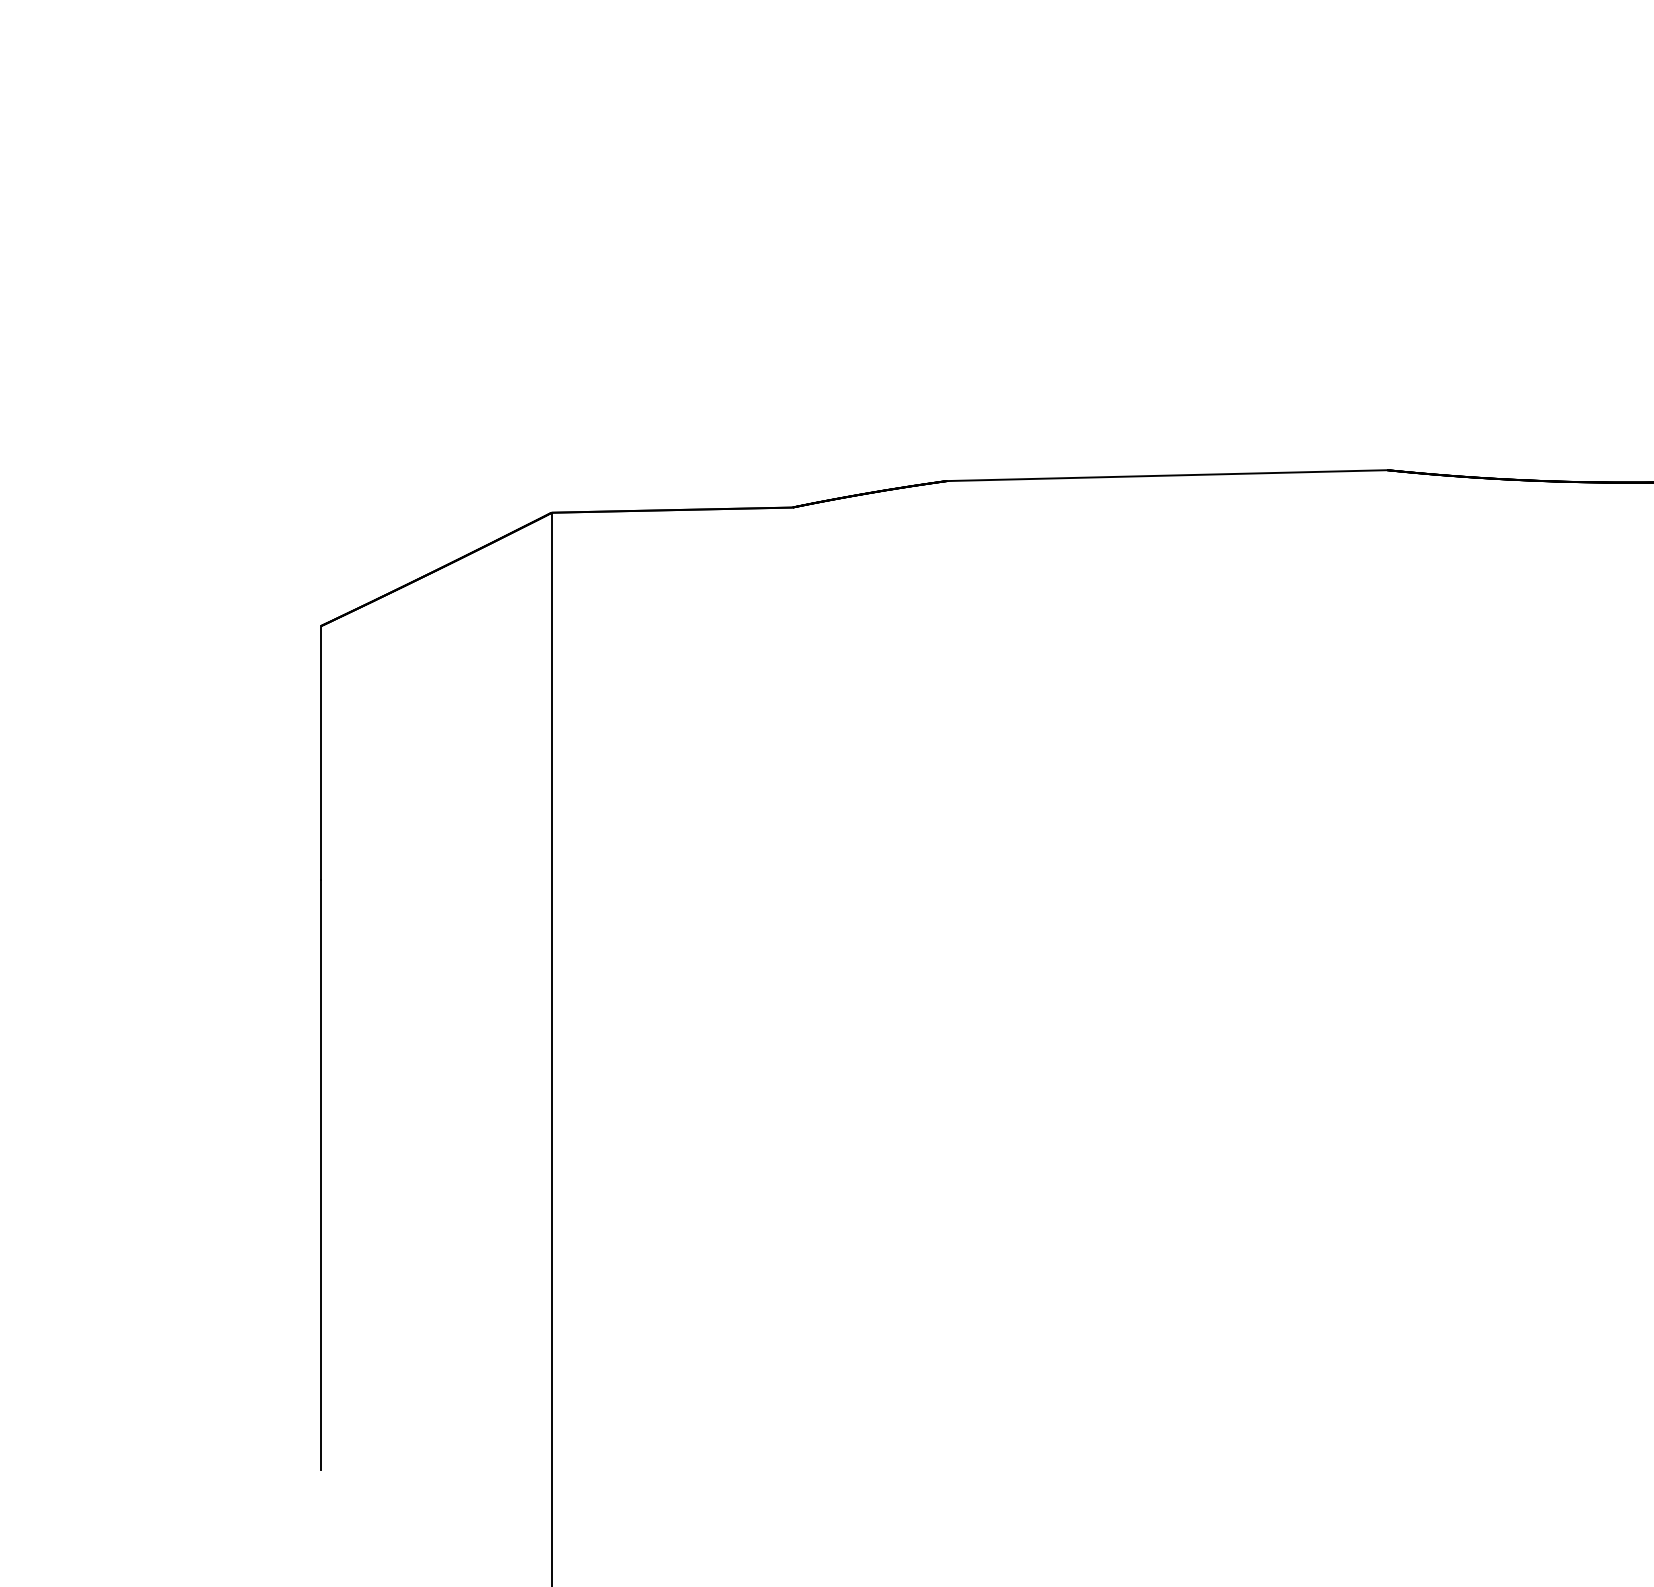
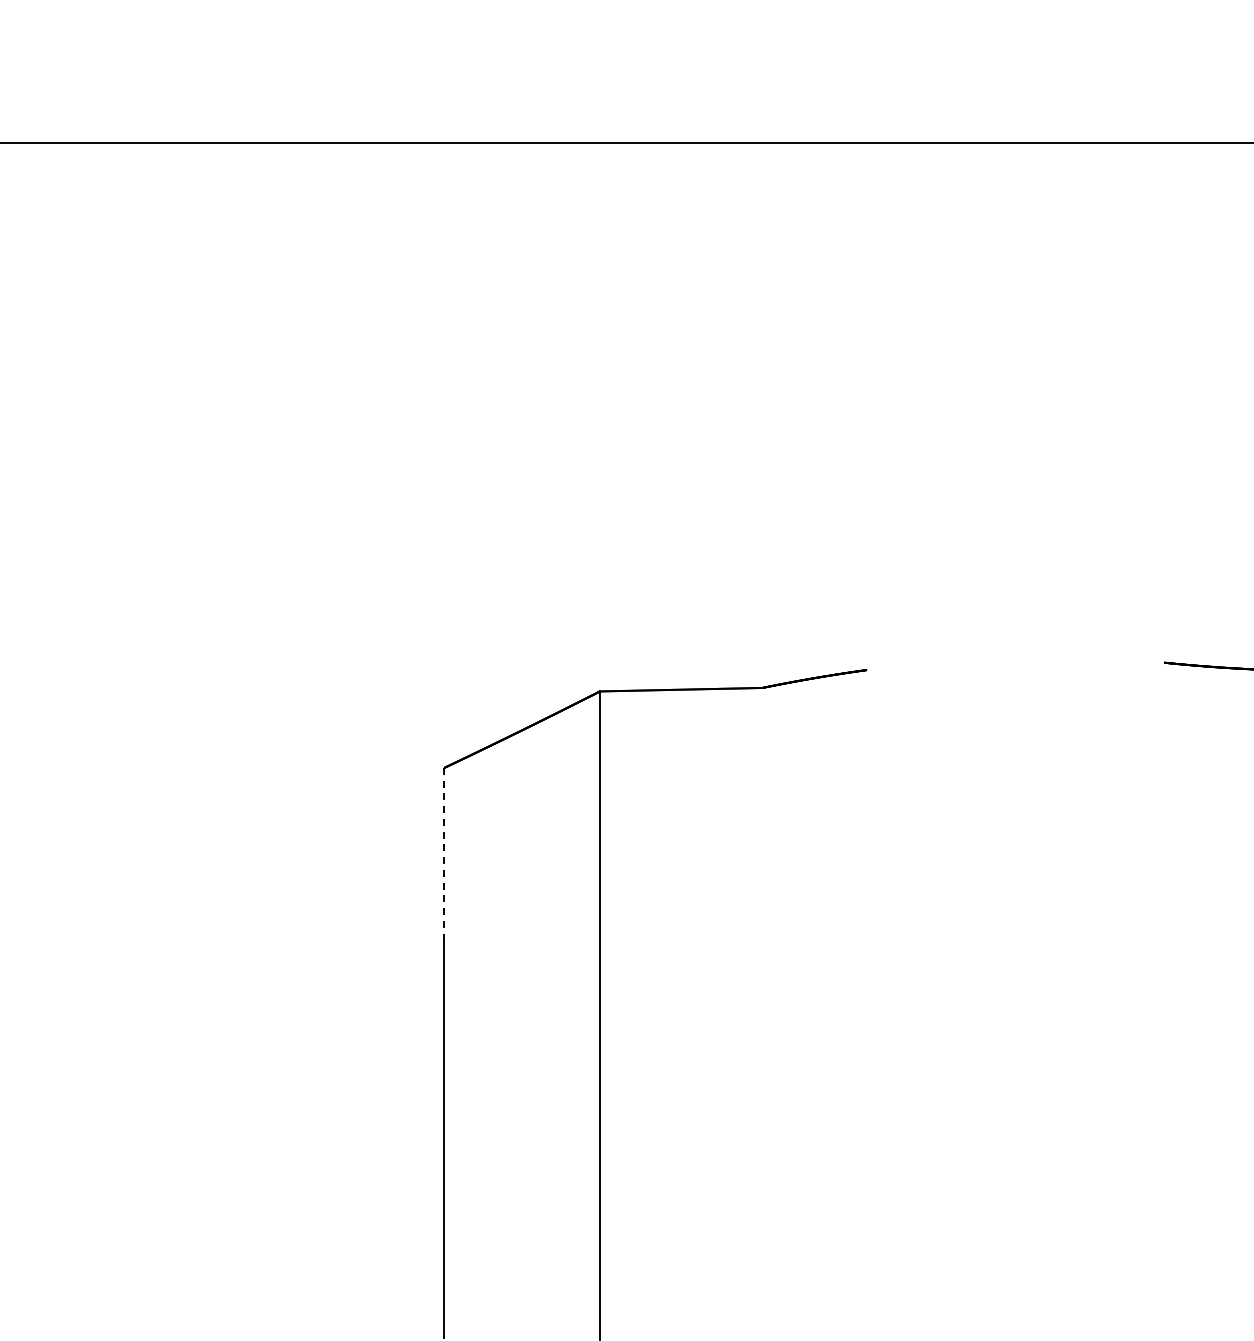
line: (1167, 475) -> (1015, 666), removed
line: (321, 752) -> (444, 853), solid -> dashed

